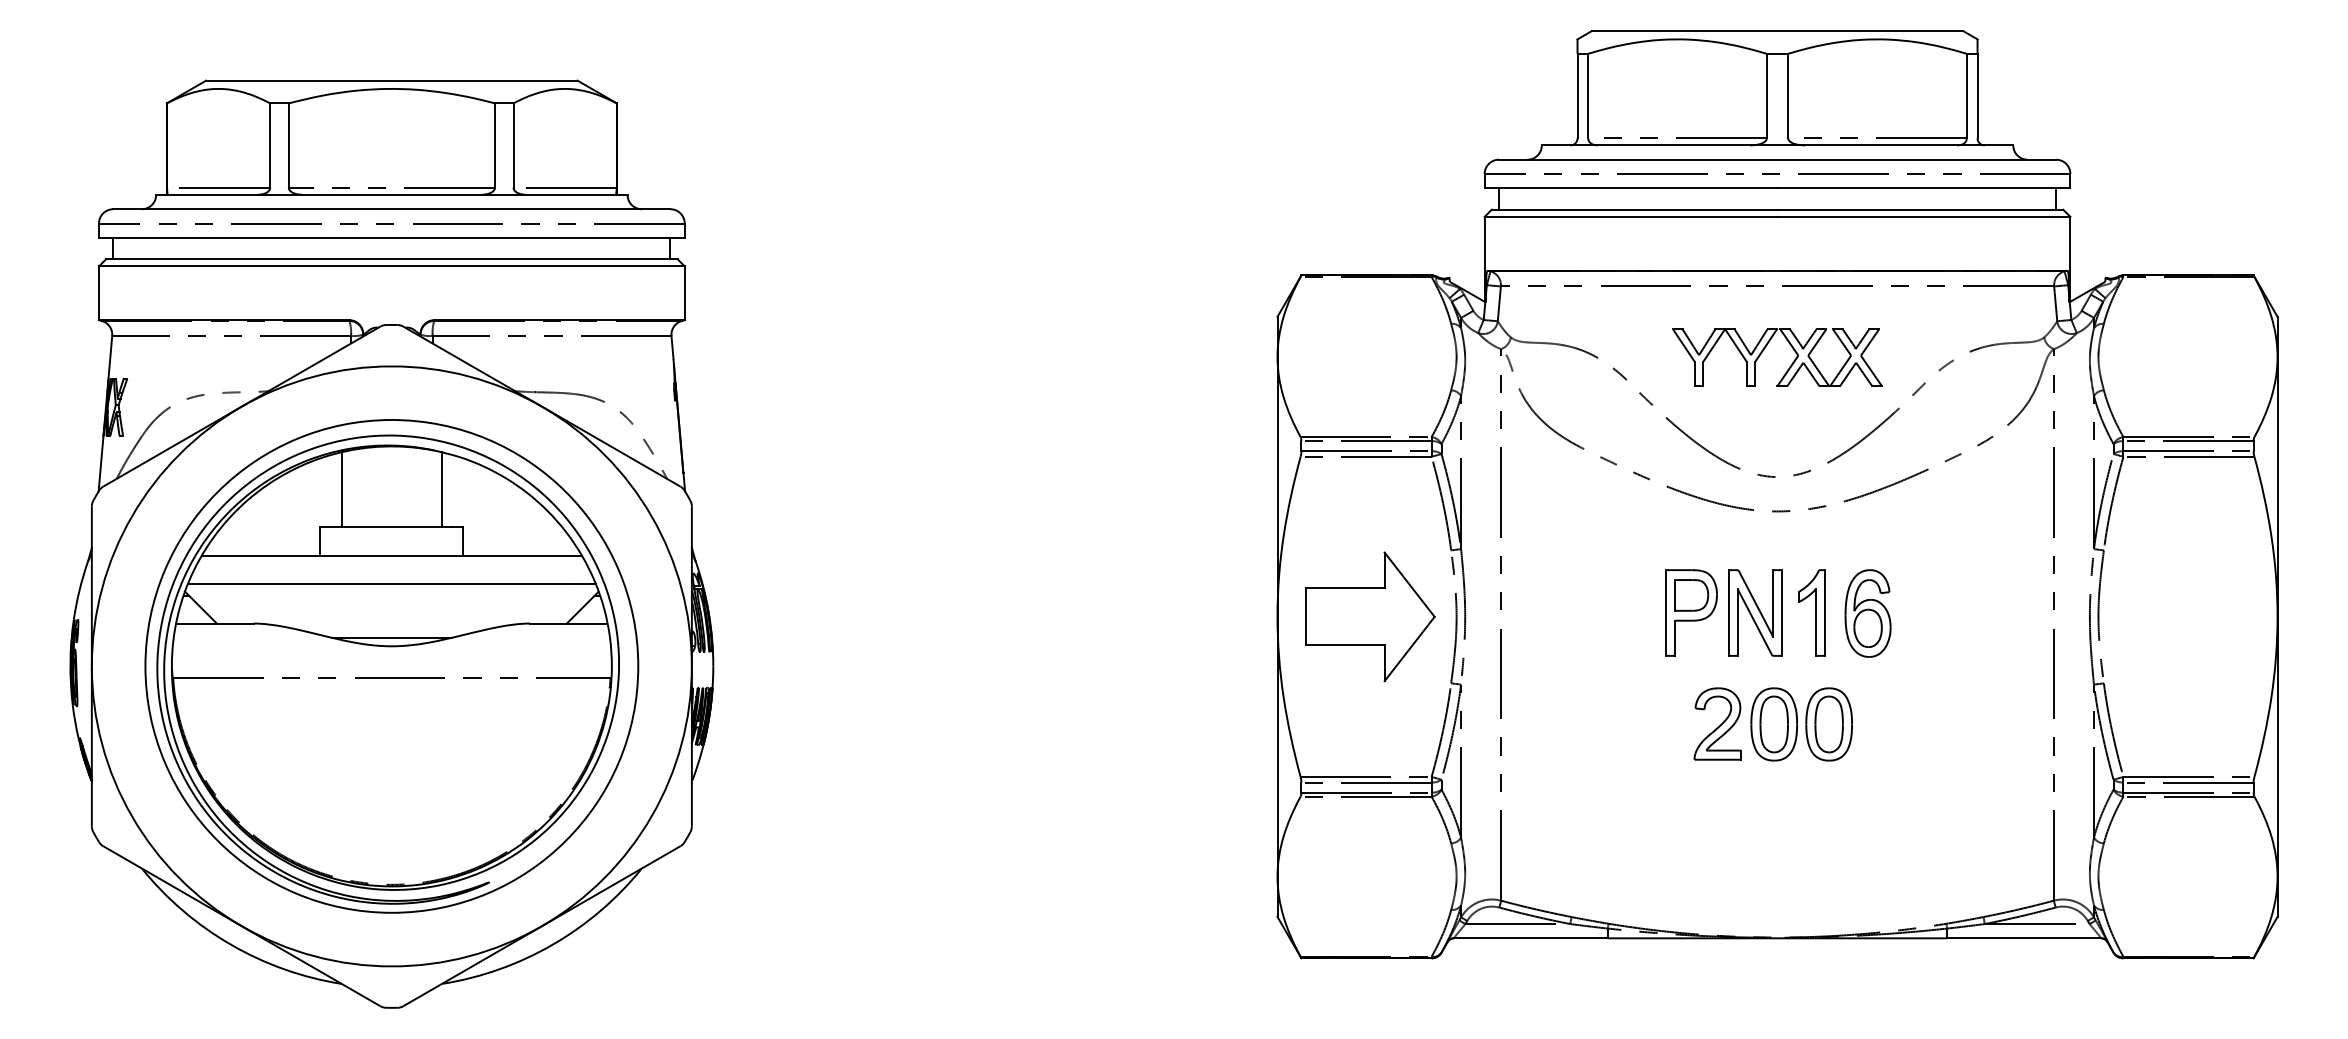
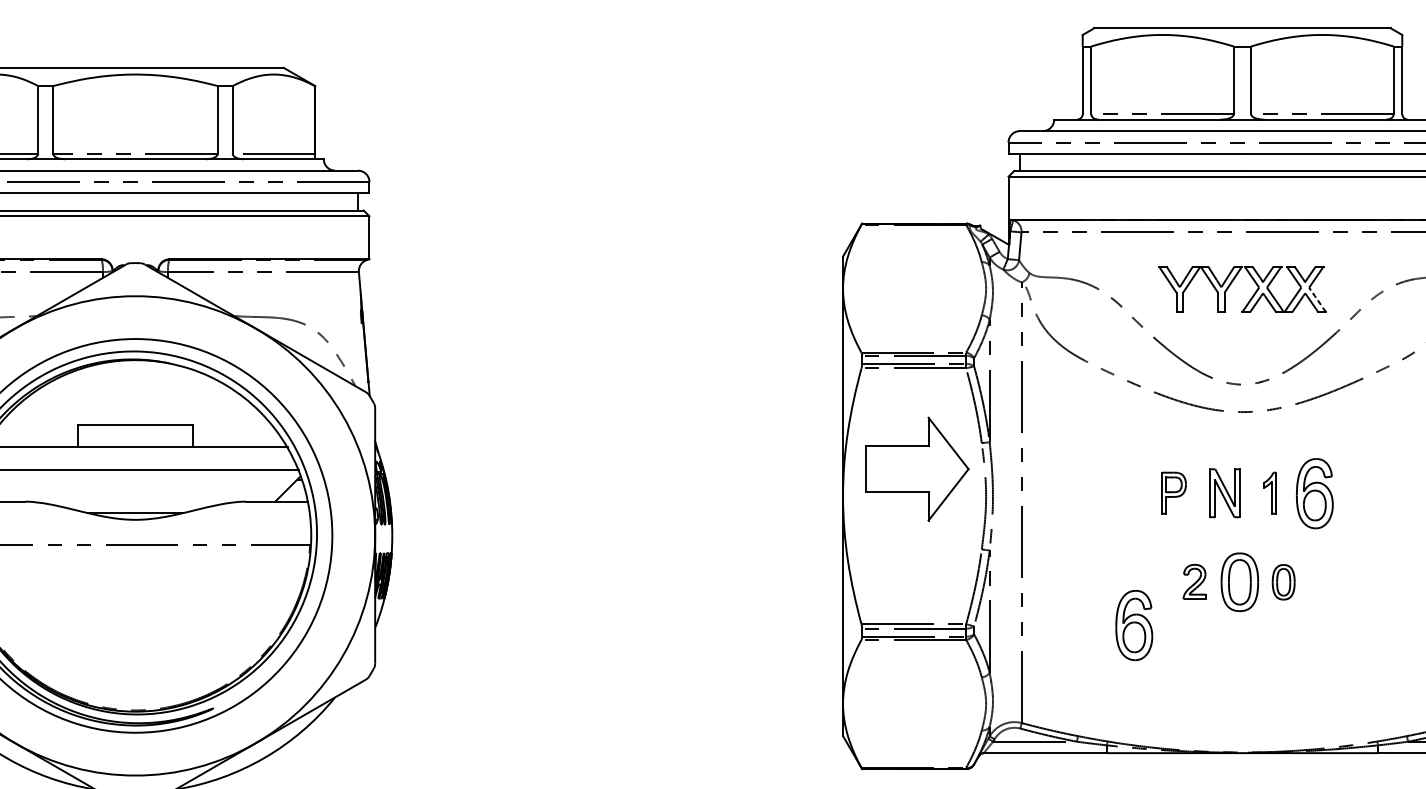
line: (1871, 370) -> (1317, 299), solid -> dashed
line: (341, 489) -> (95, 394), removed
line: (441, 489) -> (175, 394), removed
part: (1691, 612) -> (1173, 492), size x0.6
part: (1755, 612) -> (1224, 492), size x0.7
part: (1811, 612) -> (1269, 492), size x0.6
part: (1370, 616) -> (917, 468), moved
part: (1717, 723) -> (1194, 581), size x0.6
part: (1828, 724) -> (1283, 582), size x0.6
part: (1641, 778) -> (1133, 625), added

